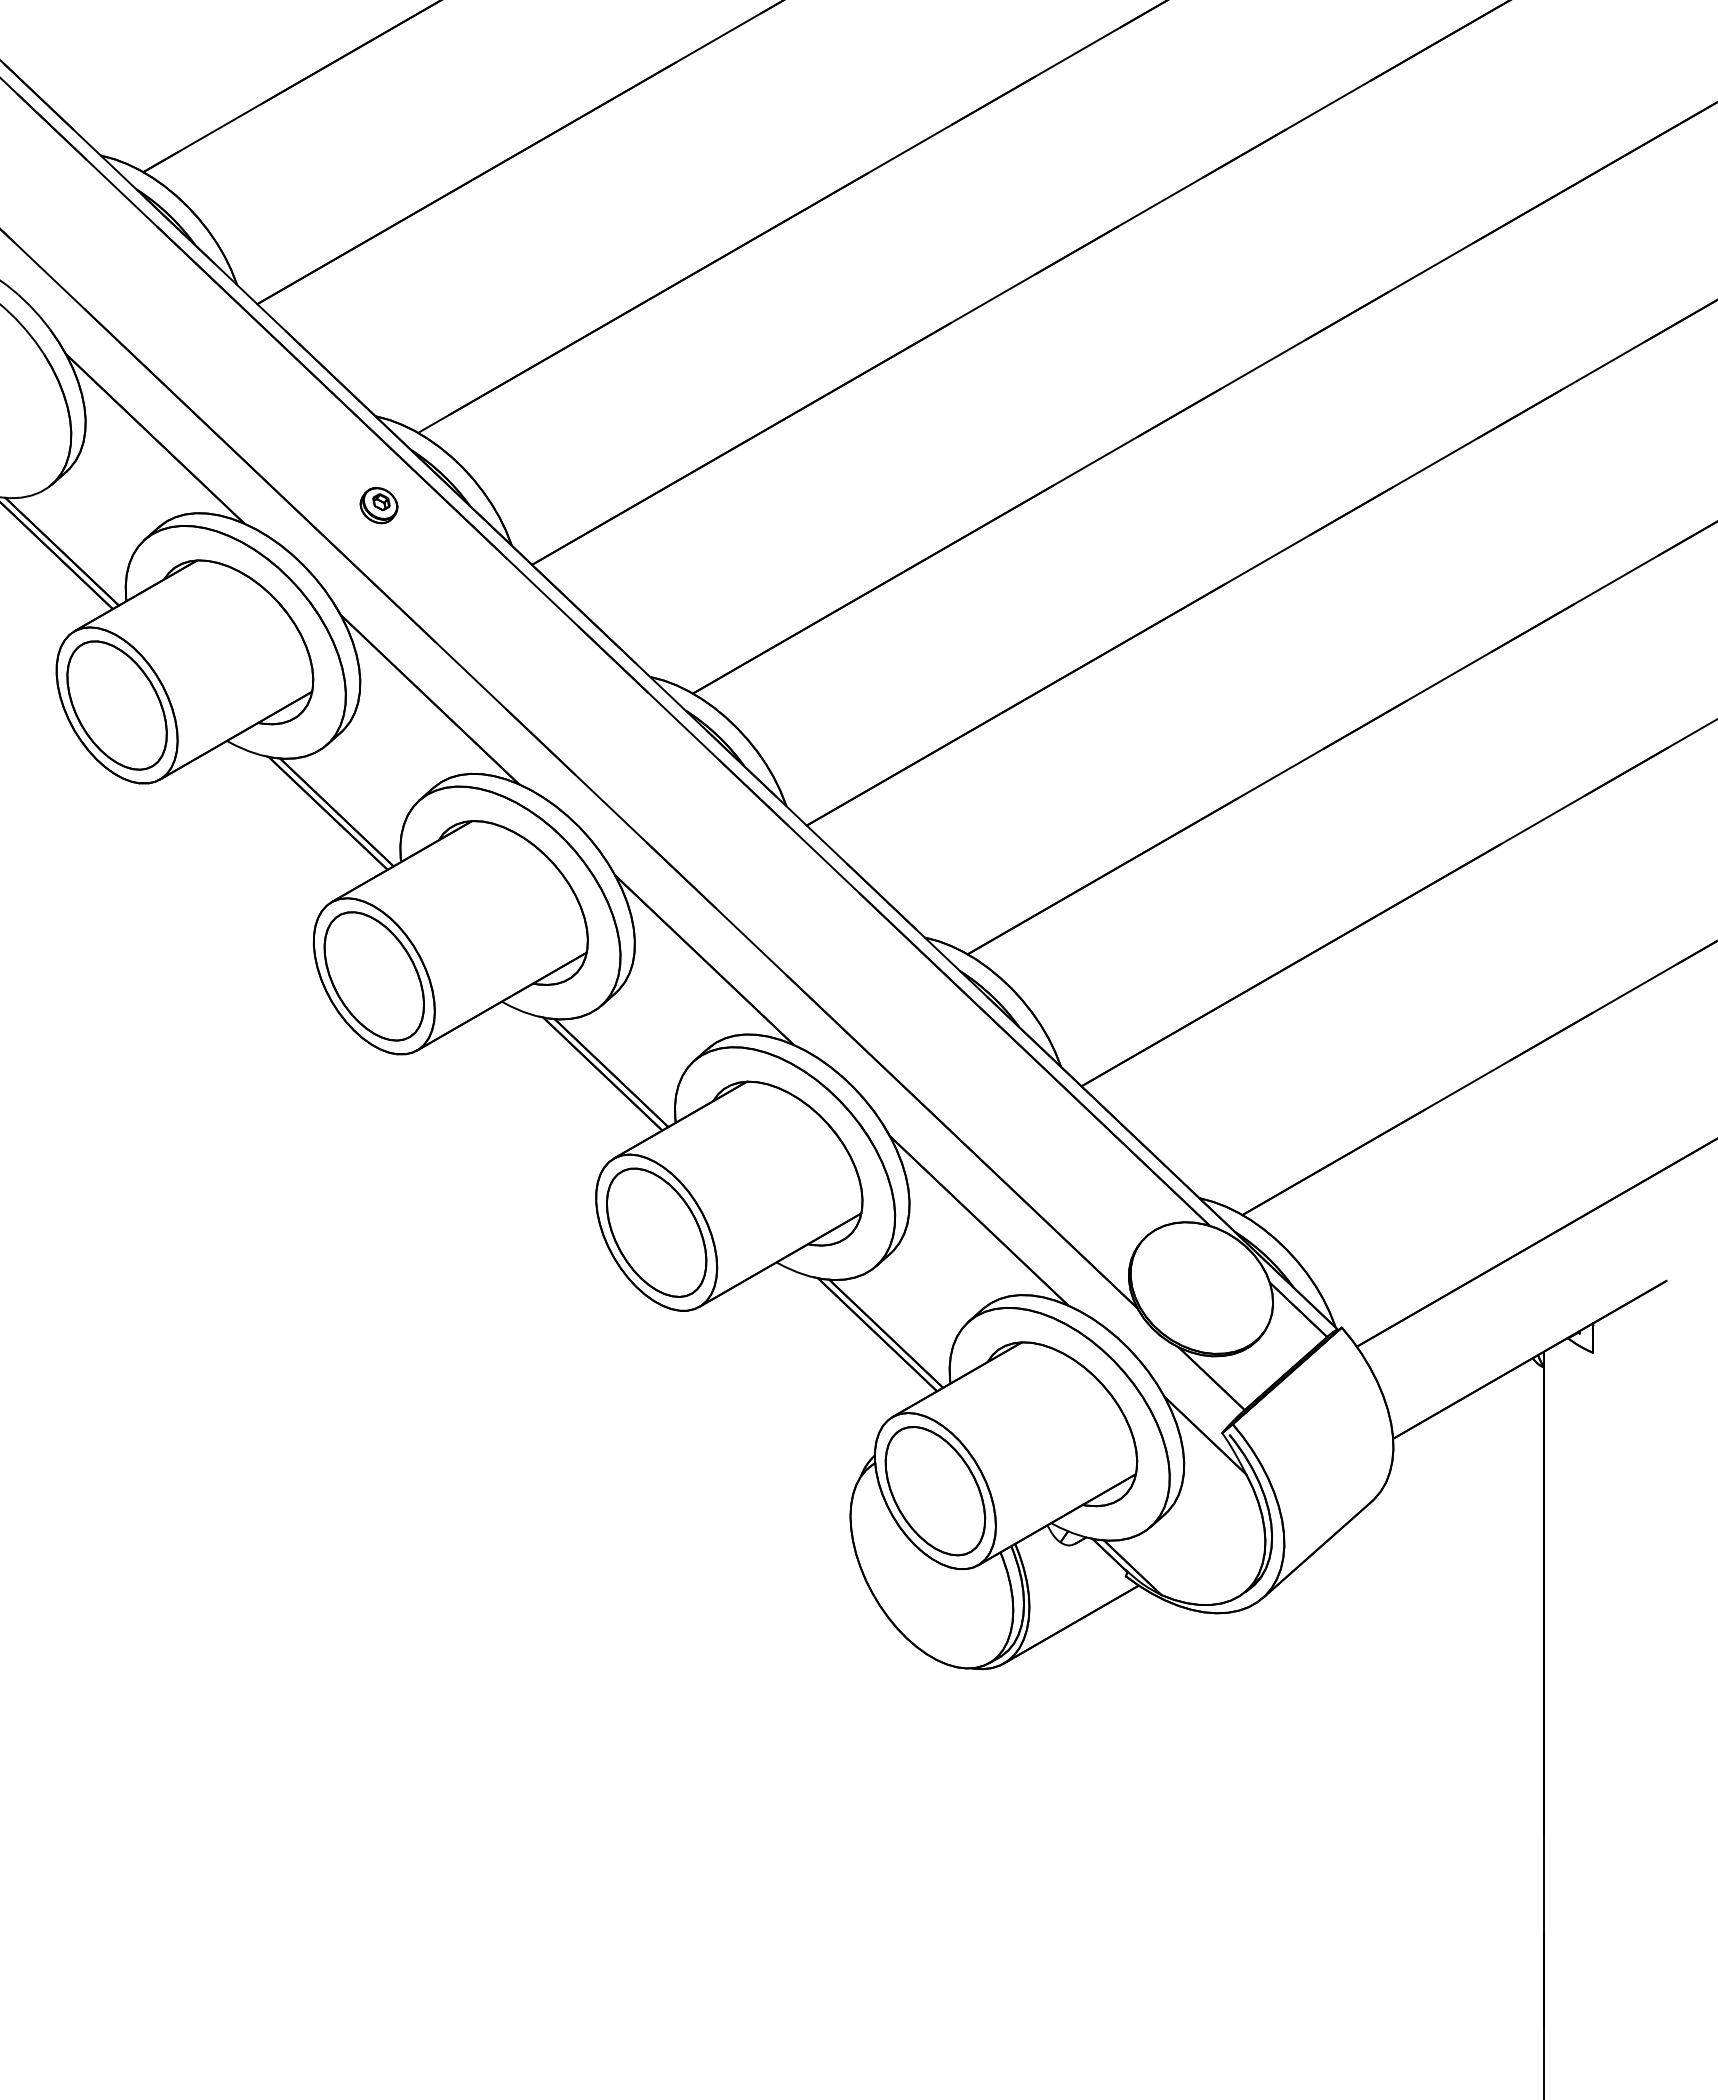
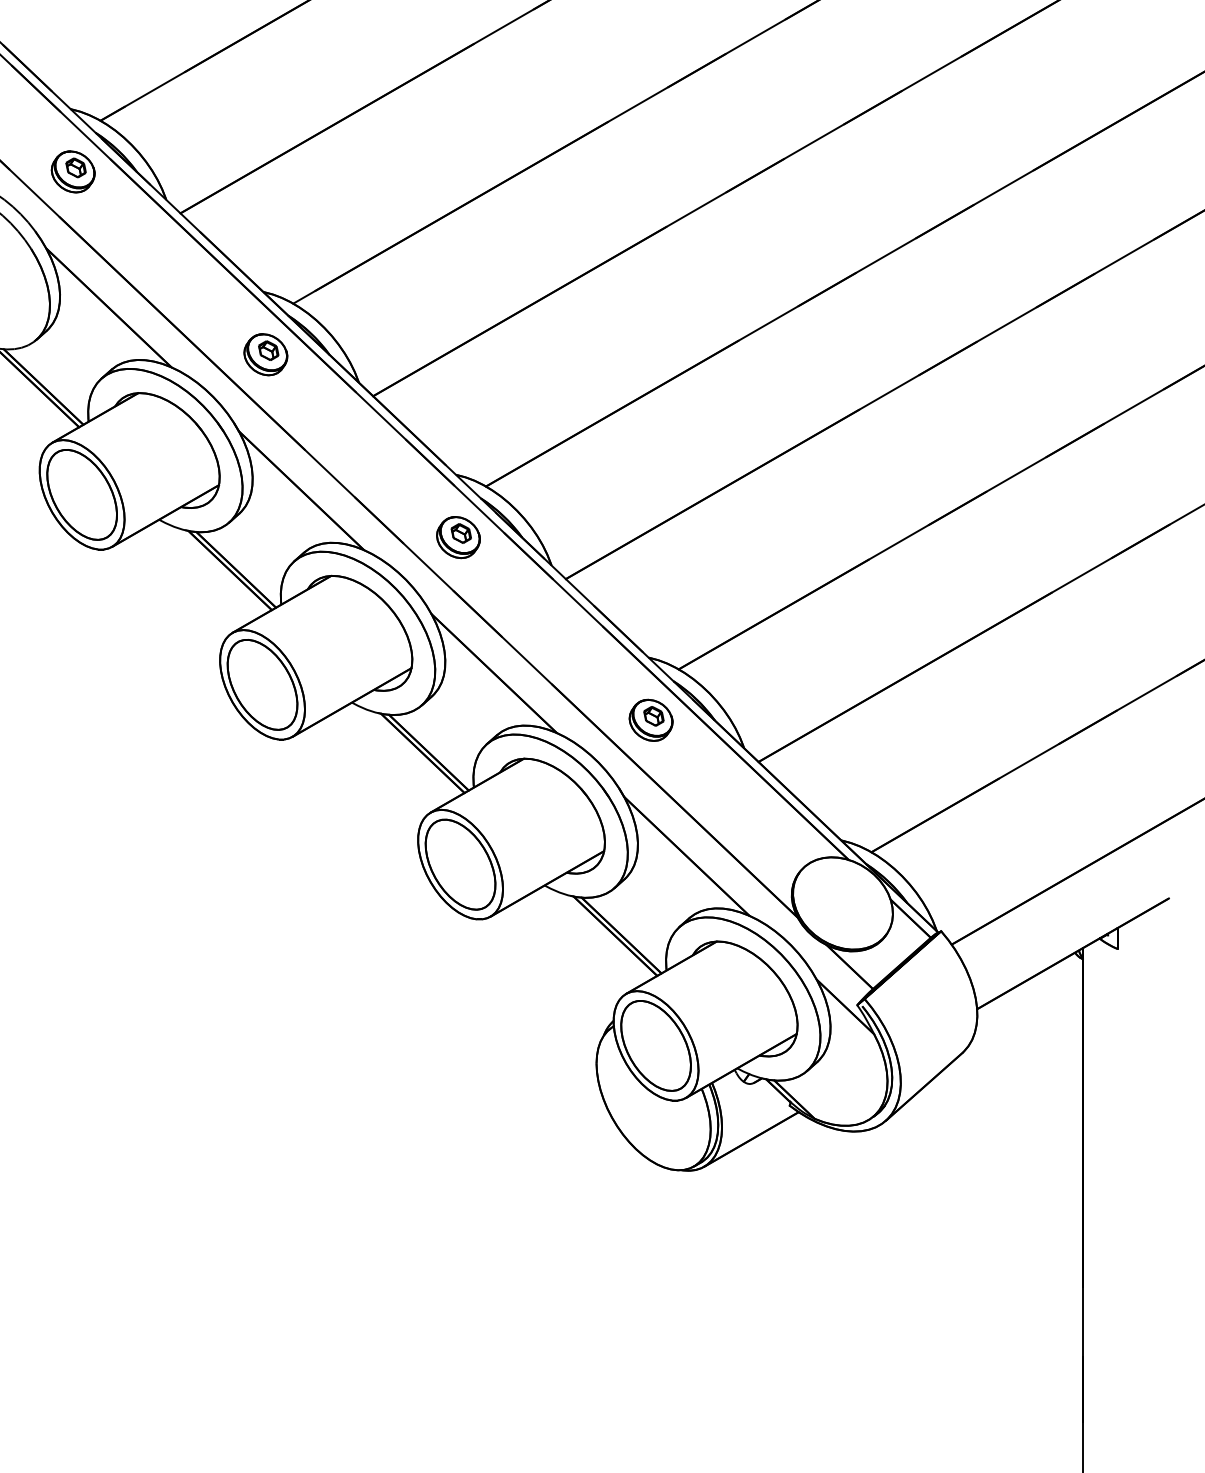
part: (103, 245) -> (72, 172), added
part: (378, 505) -> (265, 354), size x1.67
part: (653, 766) -> (458, 537), added
part: (927, 1026) -> (650, 720), added

